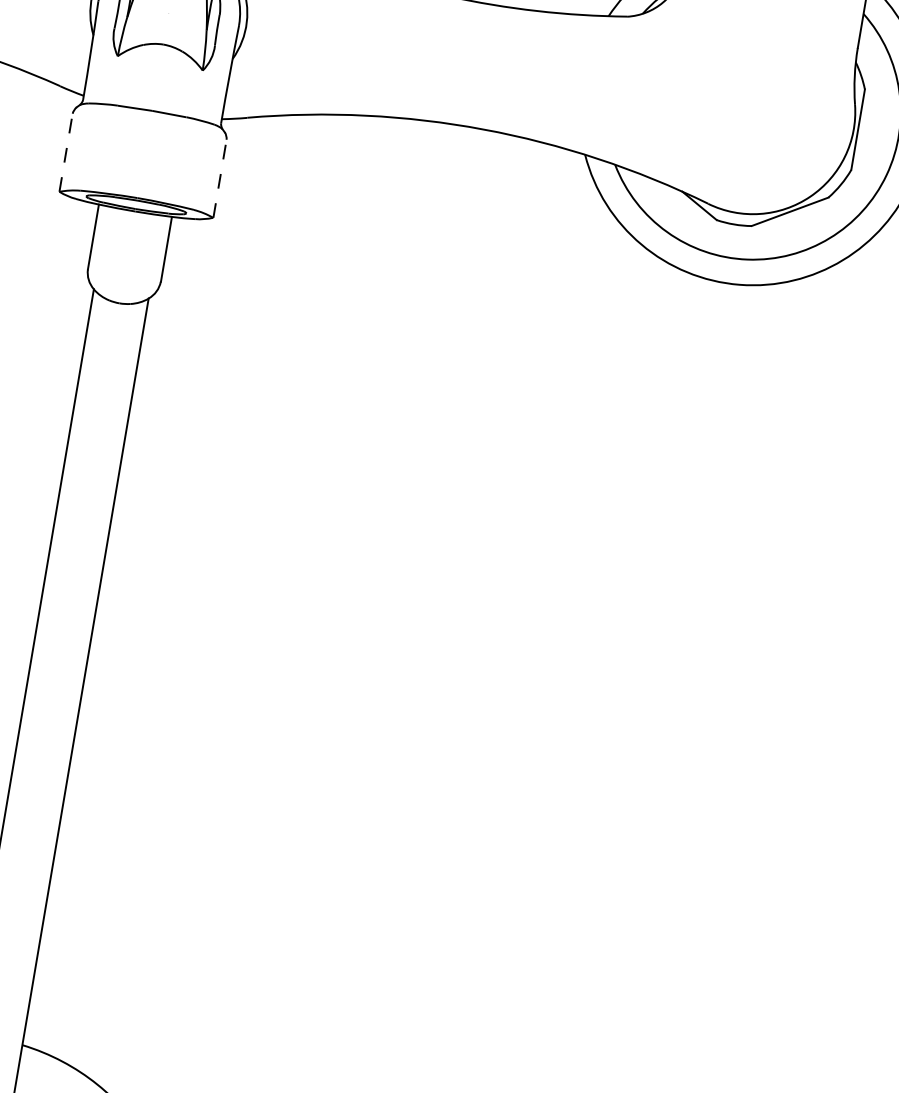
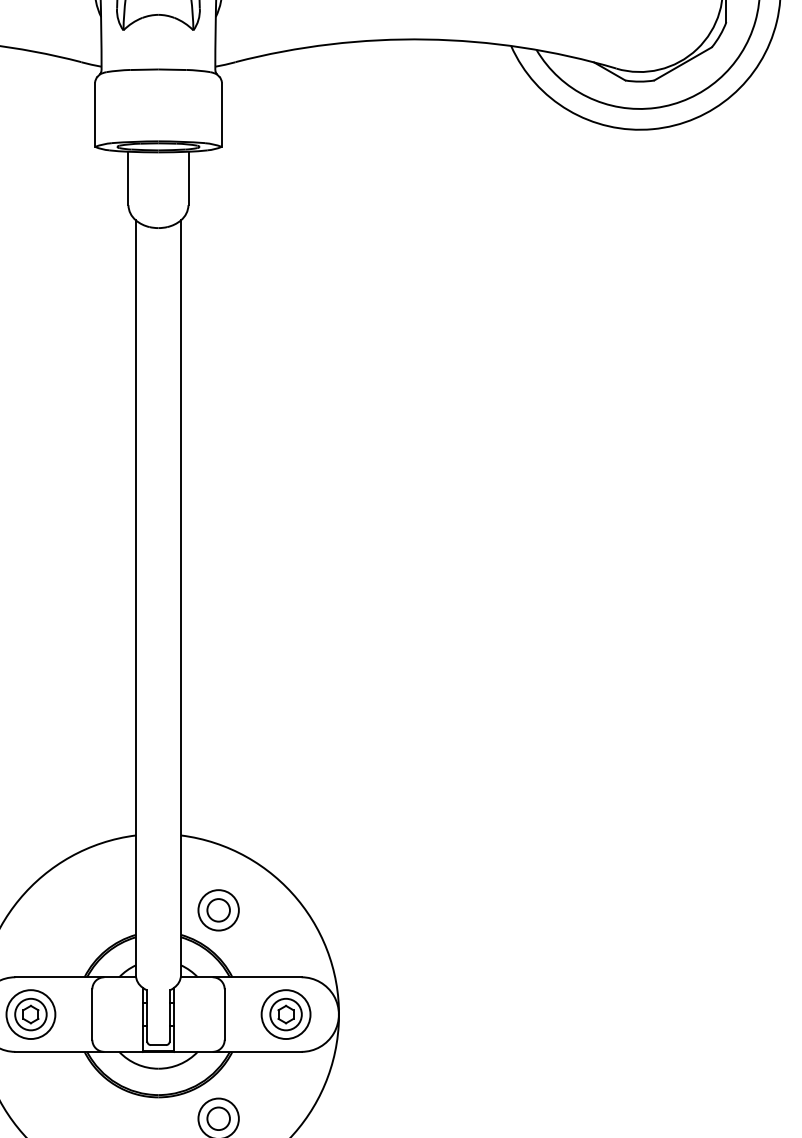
line: (66, 152) -> (95, 114), dashed -> solid
line: (219, 178) -> (221, 114), dashed -> solid

